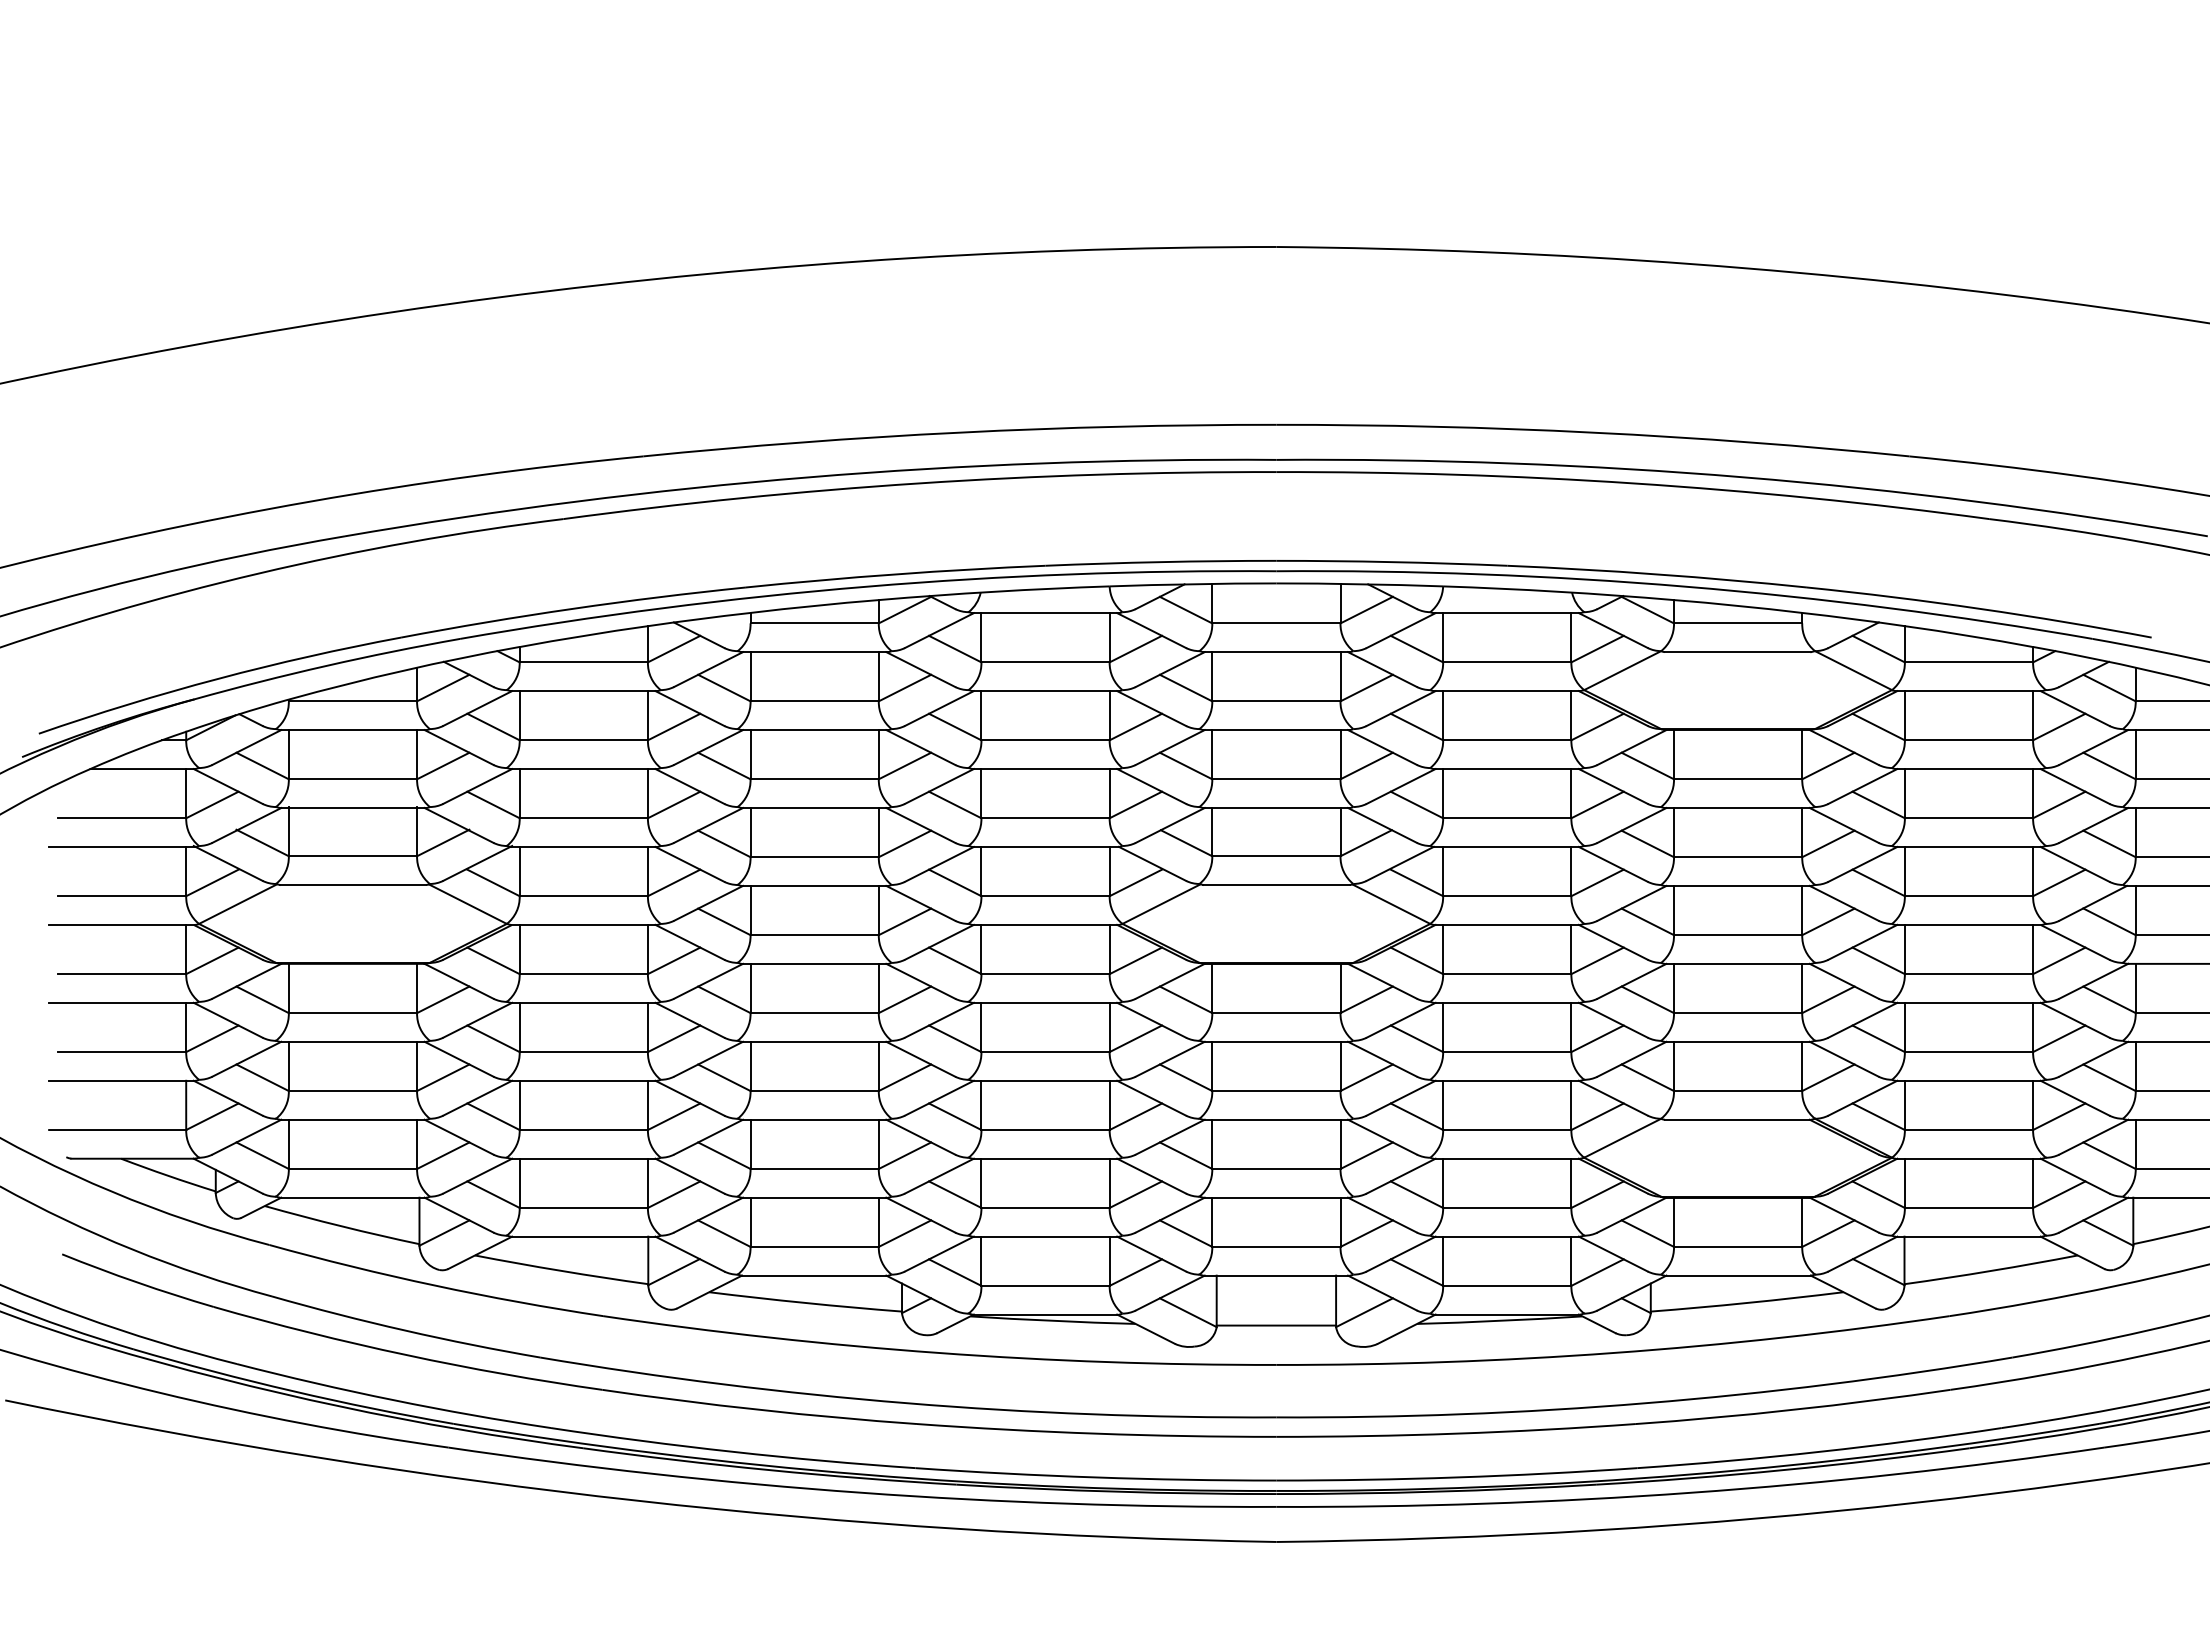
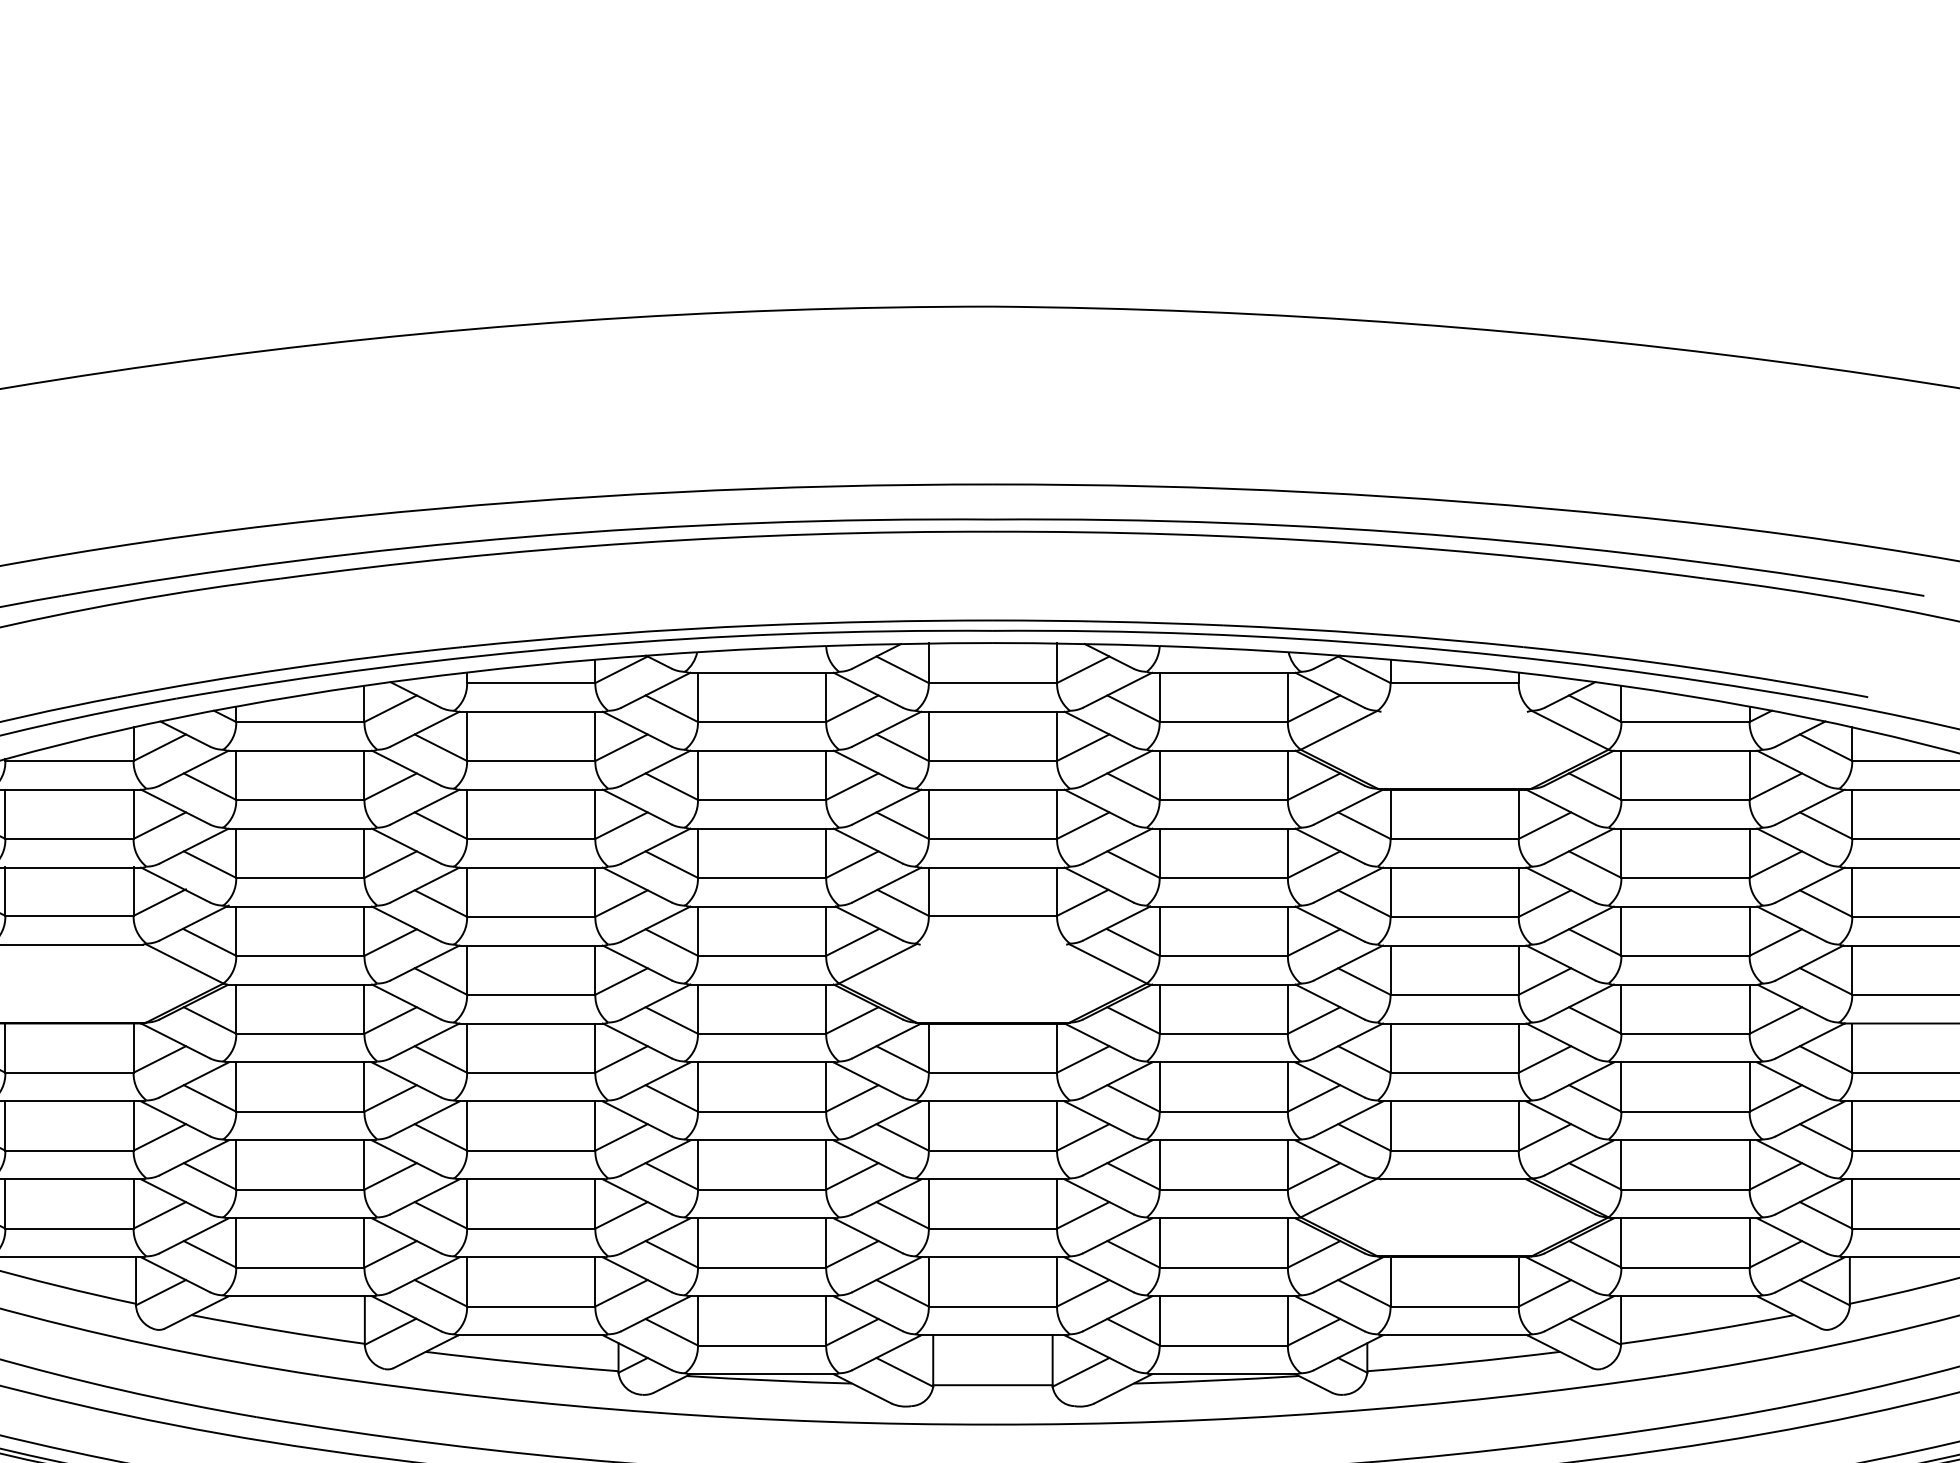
line: (1737, 652) -> (1454, 712), removed
line: (1276, 884) -> (993, 944), removed

